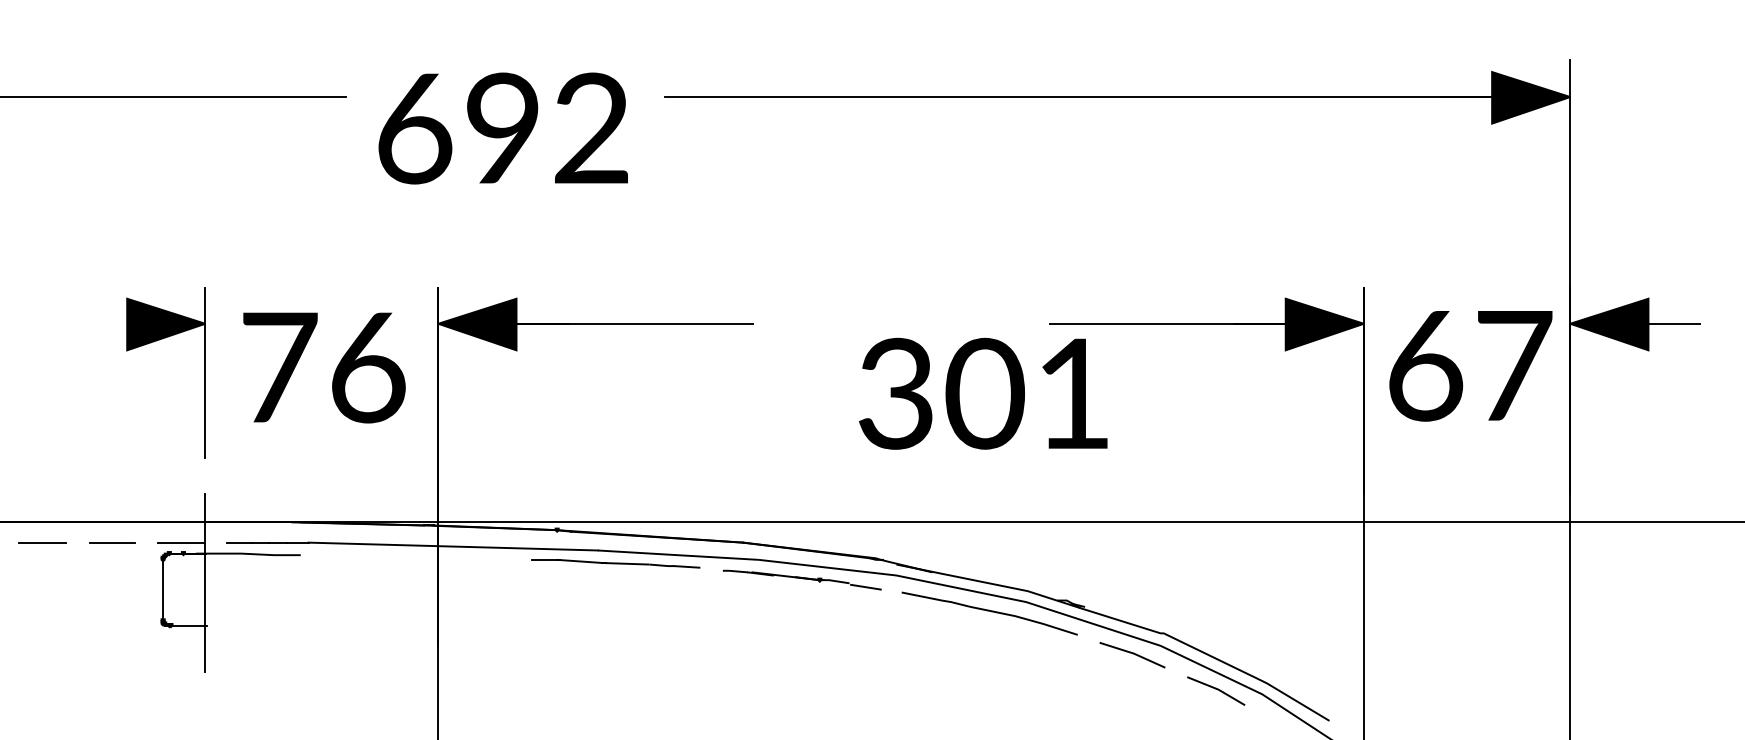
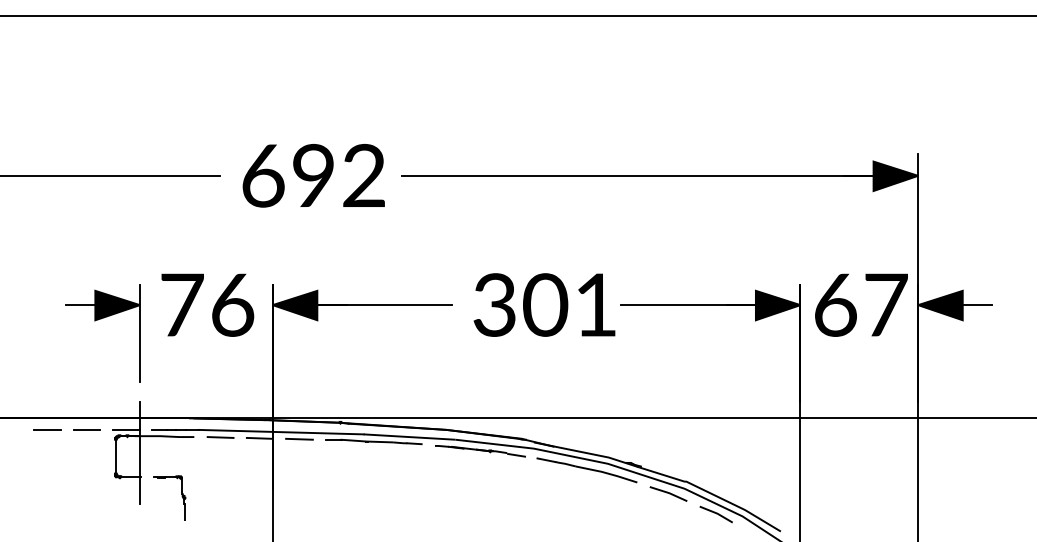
text: (502, 127) -> (313, 175), moved
line: (101, 324) -> (80, 305), added
text: (1470, 364) -> (861, 304), moved
text: (323, 366) -> (207, 304), moved
text: (983, 392) -> (544, 304), moved
line: (346, 555) -> (220, 437), added
line: (415, 555) -> (259, 437), added
line: (485, 557) -> (299, 438), added
part: (278, 659) -> (181, 496), added

